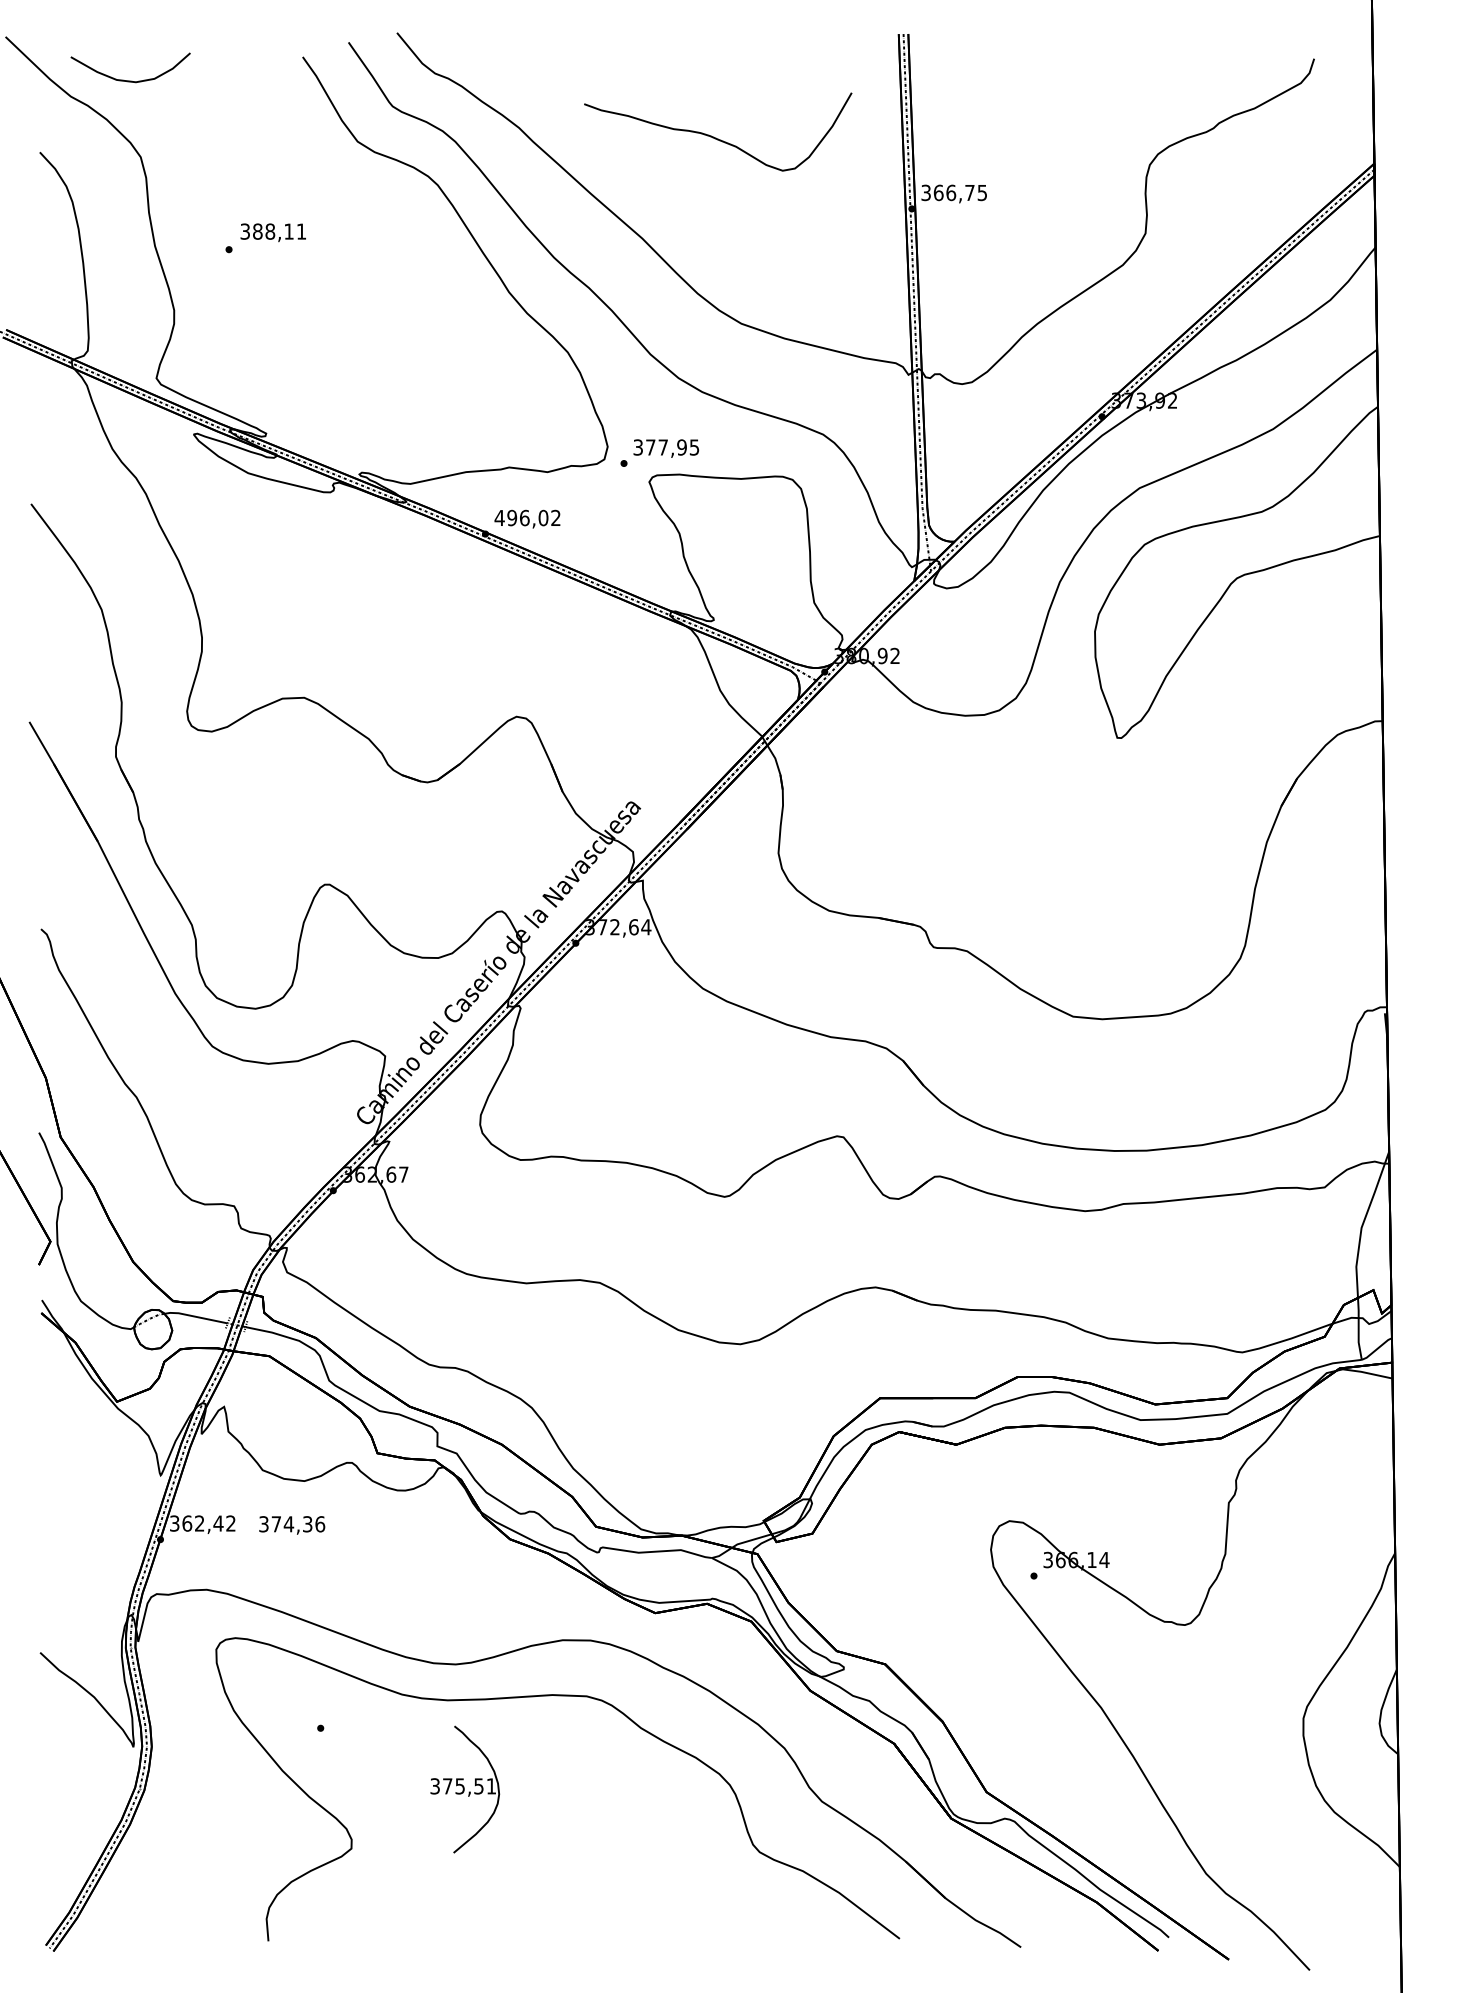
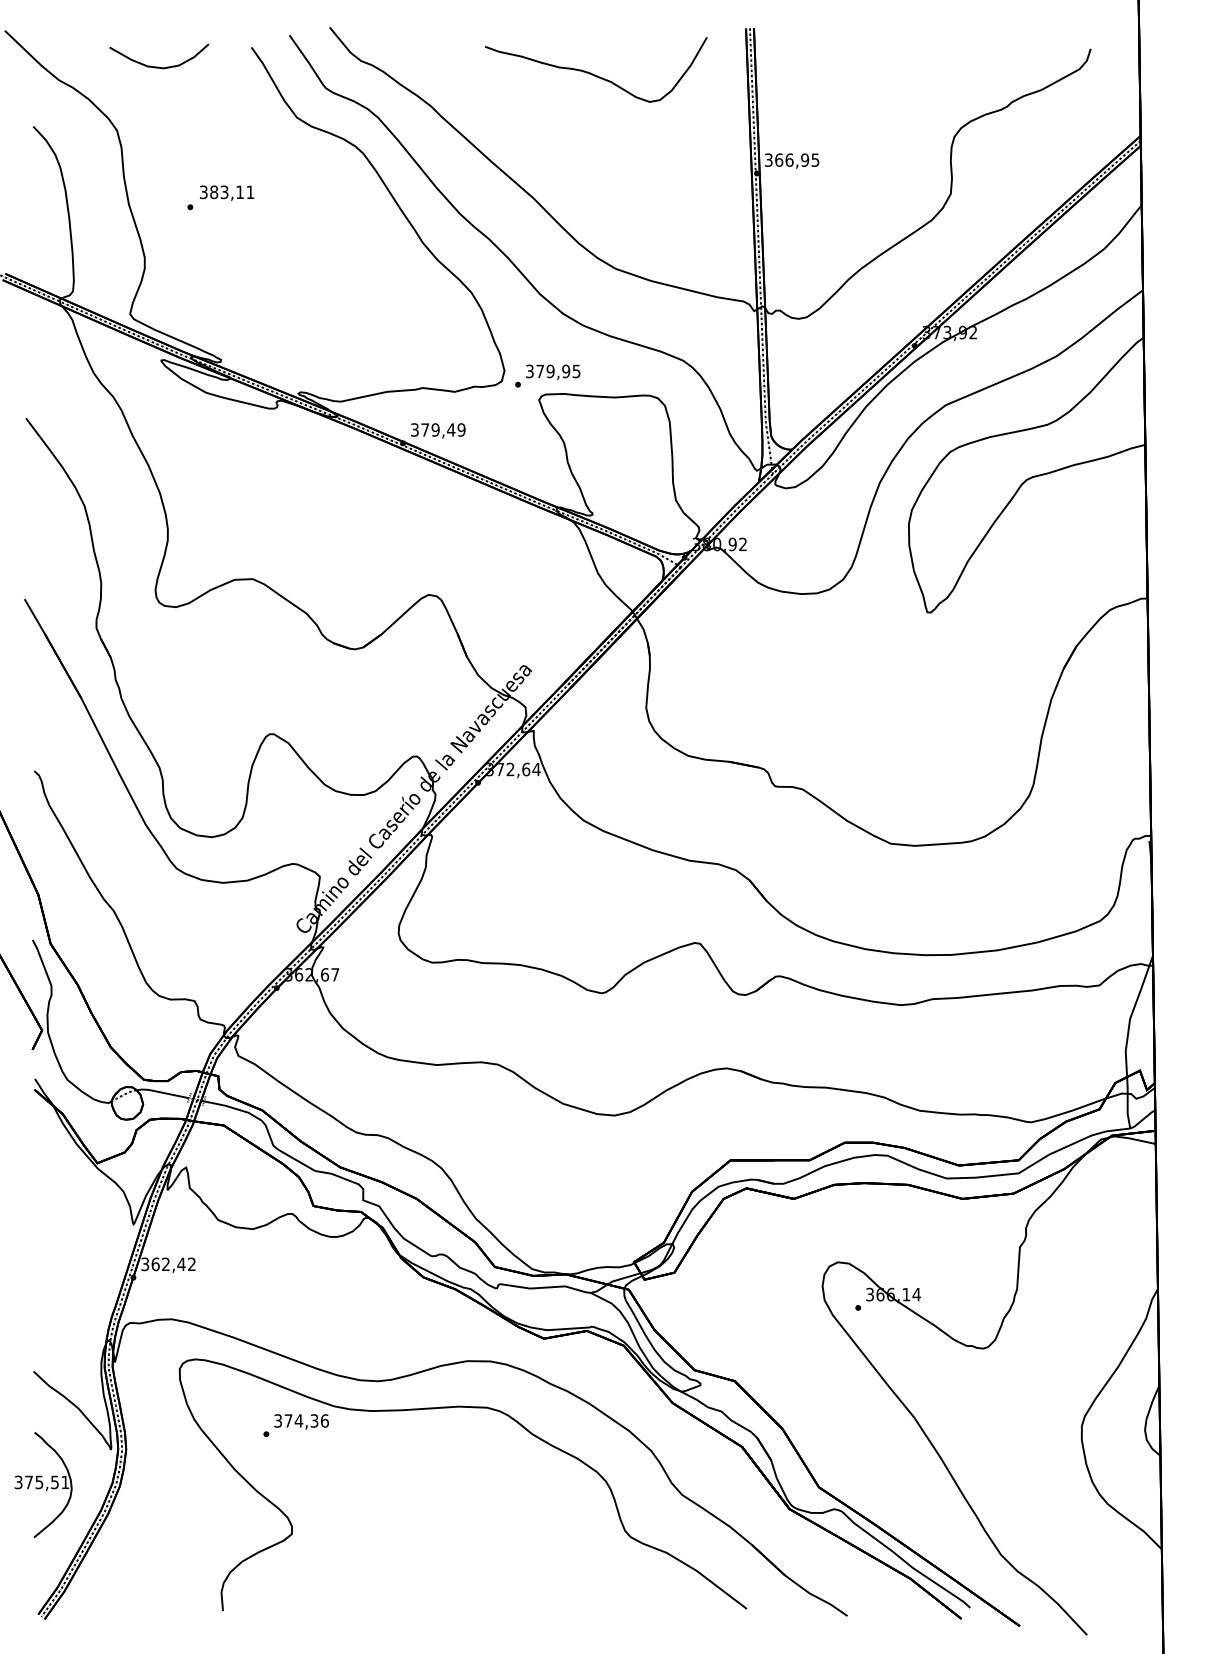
curve: (130, 80) -> (159, 66), moved
curve: (716, 137) -> (594, 74), moved
text: (969, 192) -> (804, 159), 366,75 -> 366,95
text: (270, 231) -> (224, 192), 388,11 -> 383,11
text: (663, 447) -> (550, 371), 377,95 -> 379,95
text: (527, 517) -> (437, 429), 496,02 -> 379,49
text: (292, 1525) -> (301, 1421), moved
part: (465, 1789) -> (43, 1485), moved

